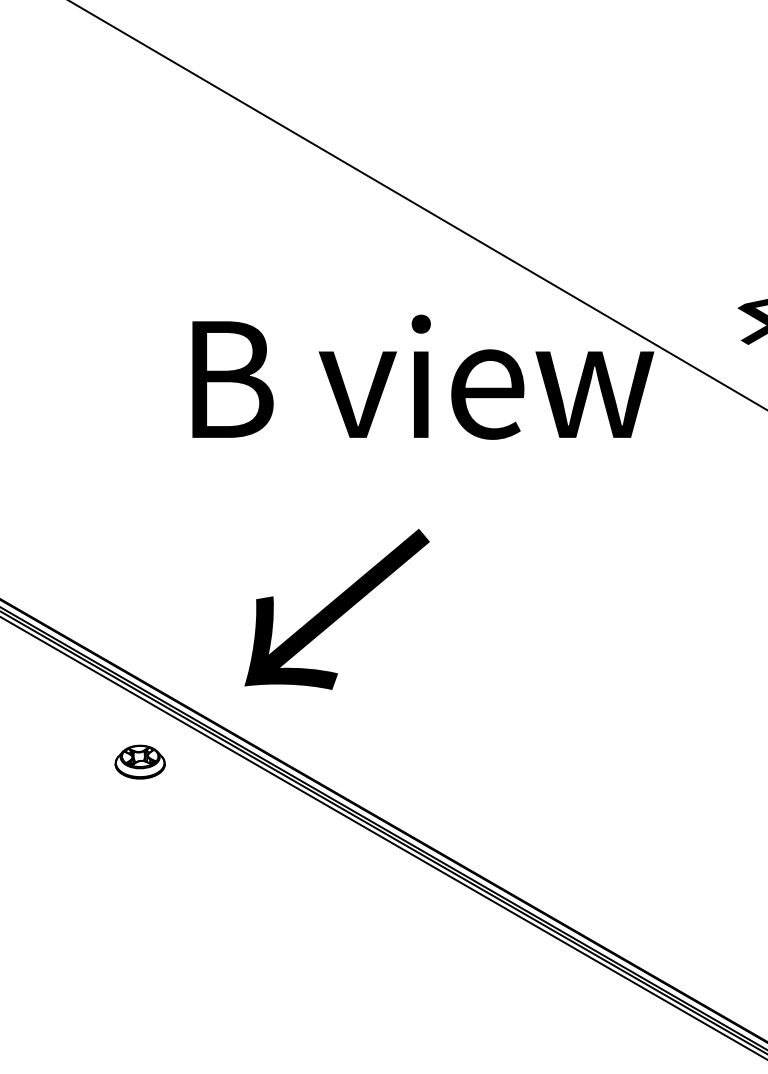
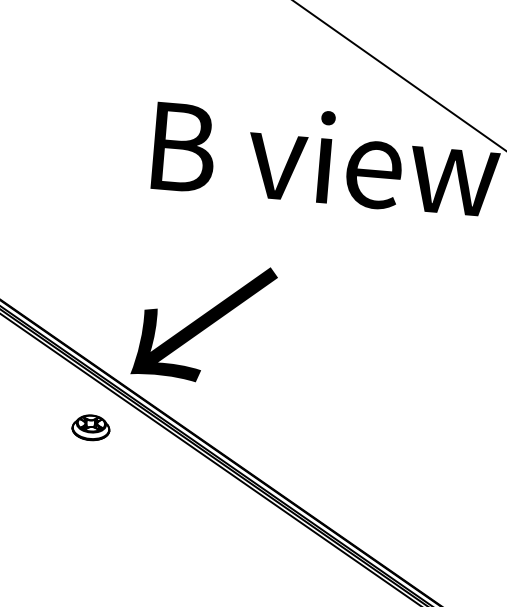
text: (336, 609) -> (203, 322), moved

